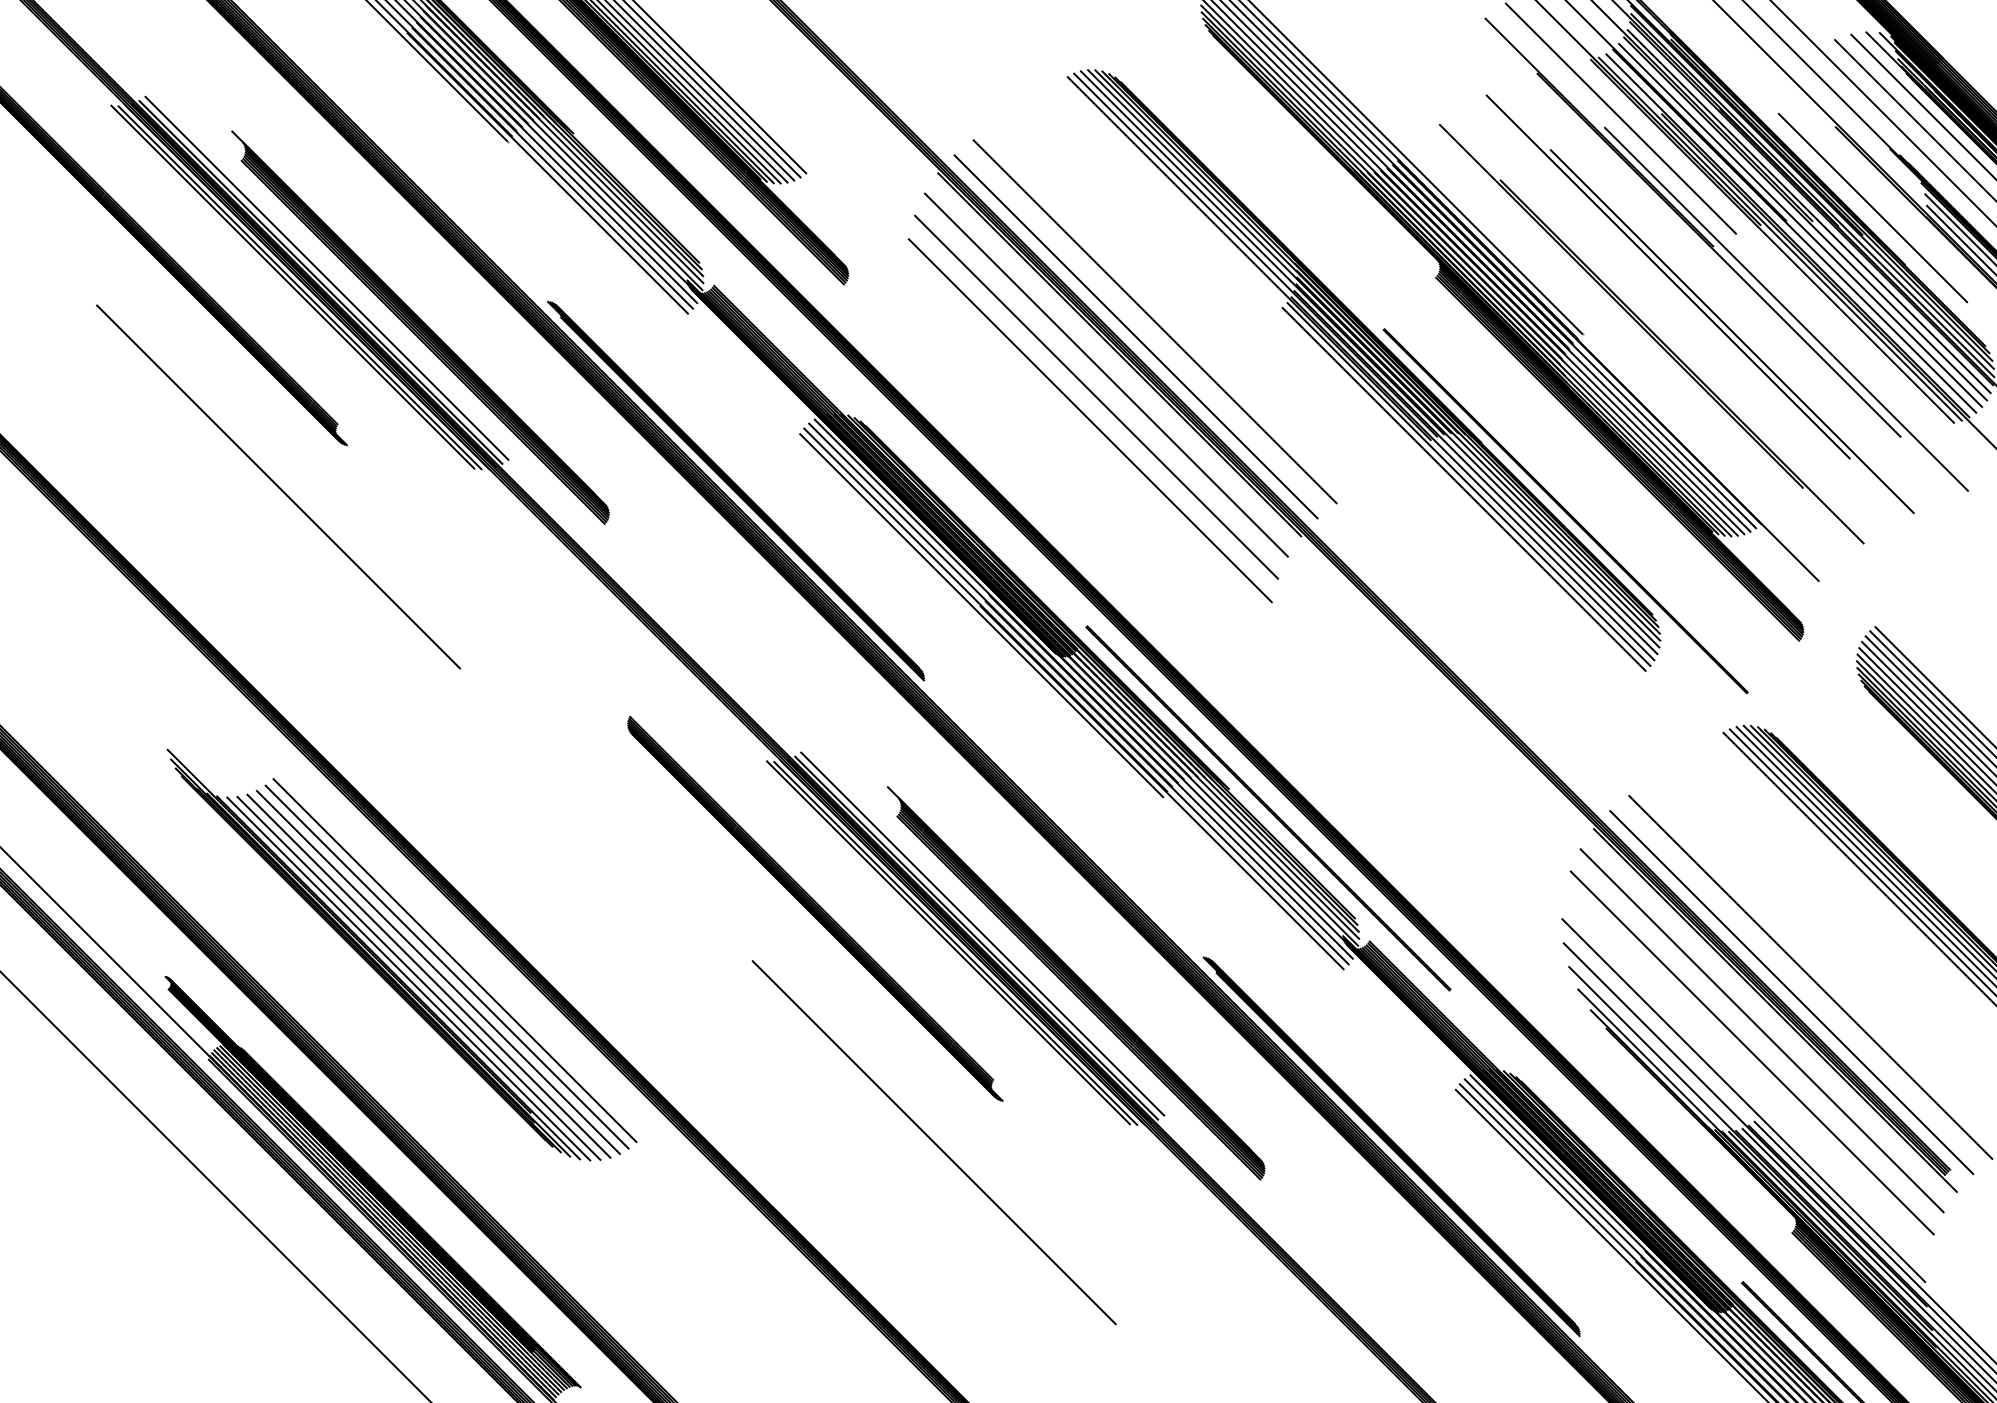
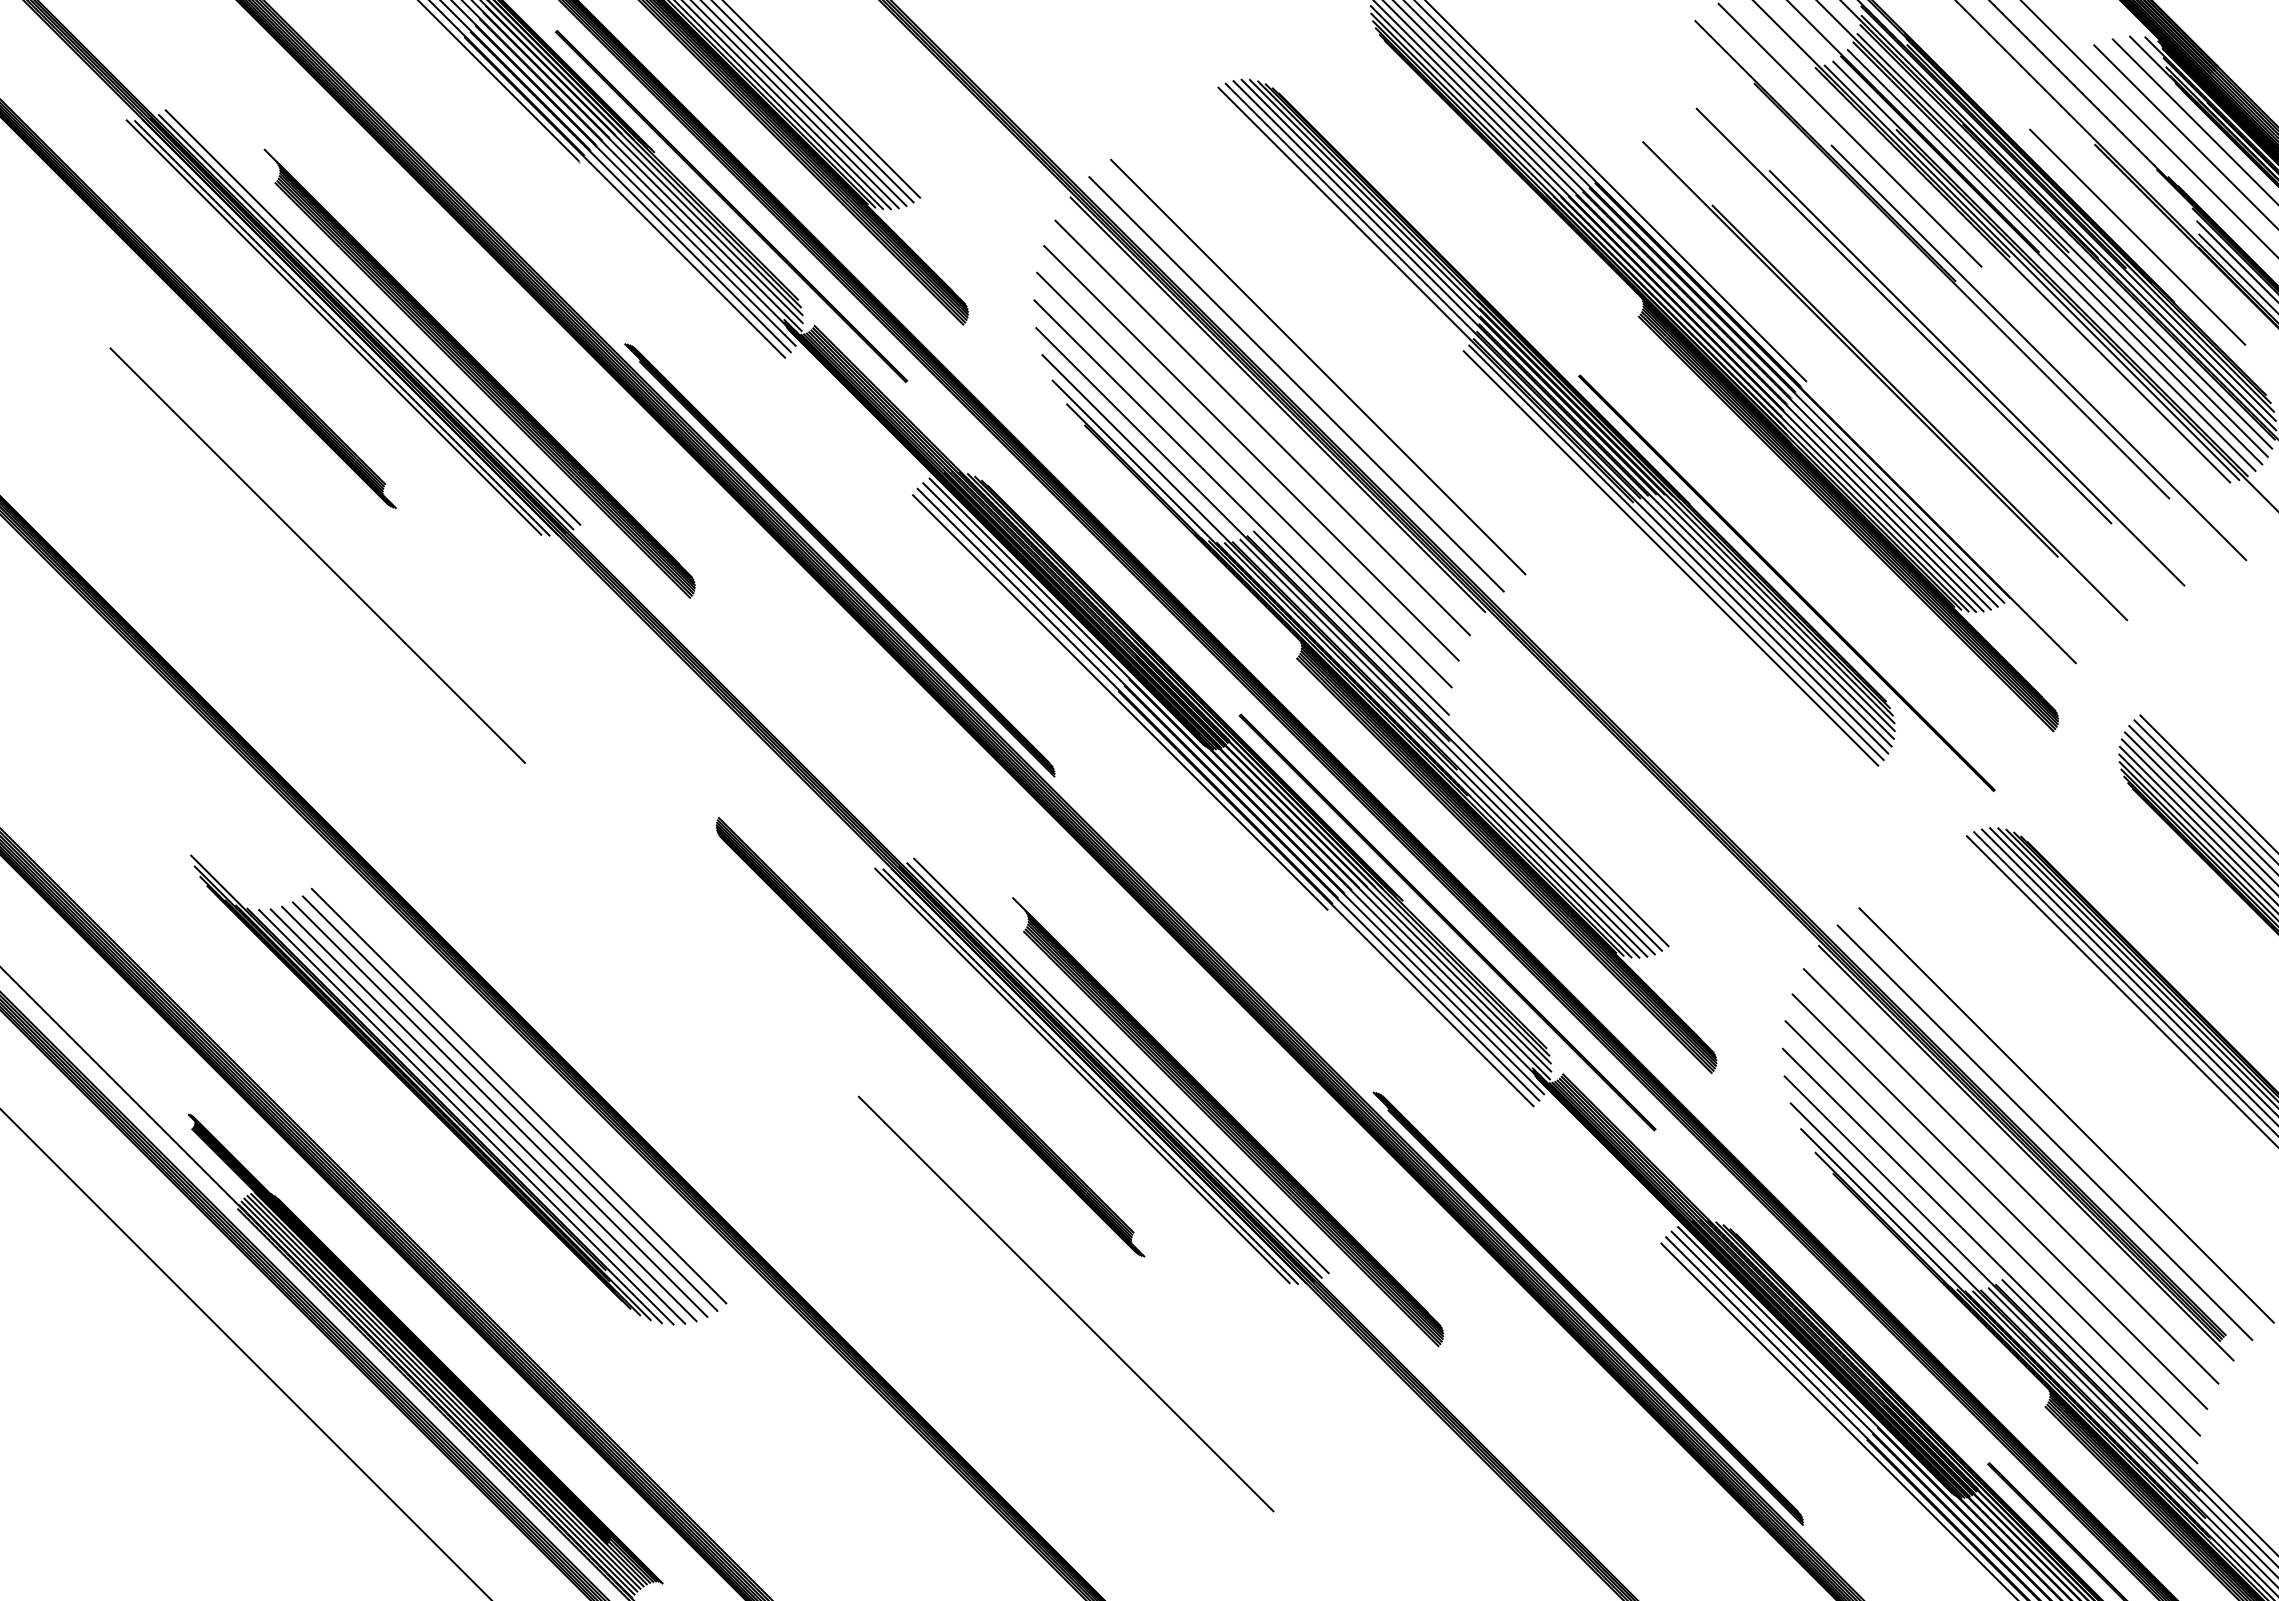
line: (641, 180) -> (731, 205), added
part: (1205, 601) -> (1375, 686), added
line: (1745, 1076) -> (1992, 1228), added

